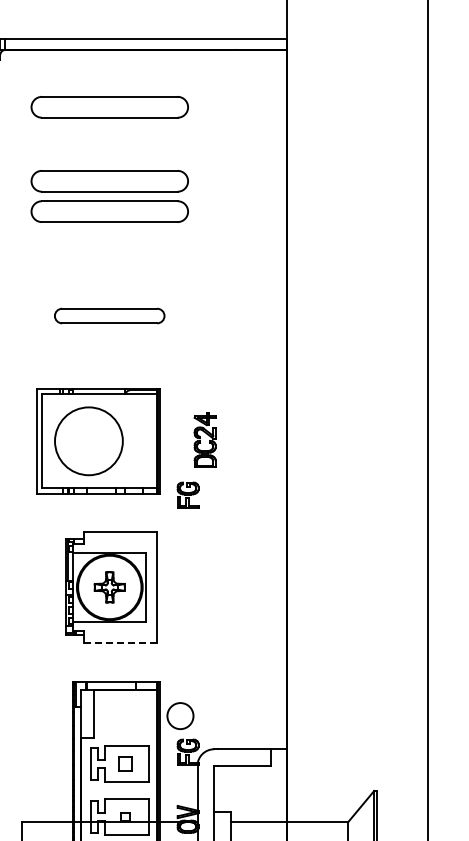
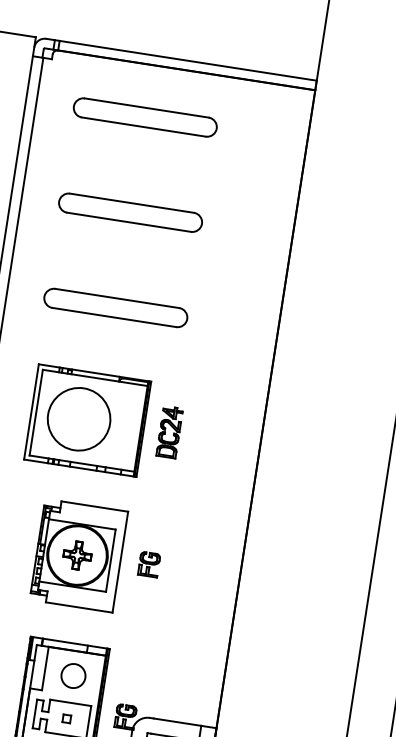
part: (109, 181) -> (134, 185), removed
part: (109, 315) -> (115, 307), size x1.43
part: (204, 439) -> (169, 431), moved
part: (187, 494) -> (148, 563), moved
line: (120, 642) -> (79, 607), dashed -> solid
circle: (180, 715) -> (73, 675), moved
part: (125, 763) -> (66, 718), size x0.62

